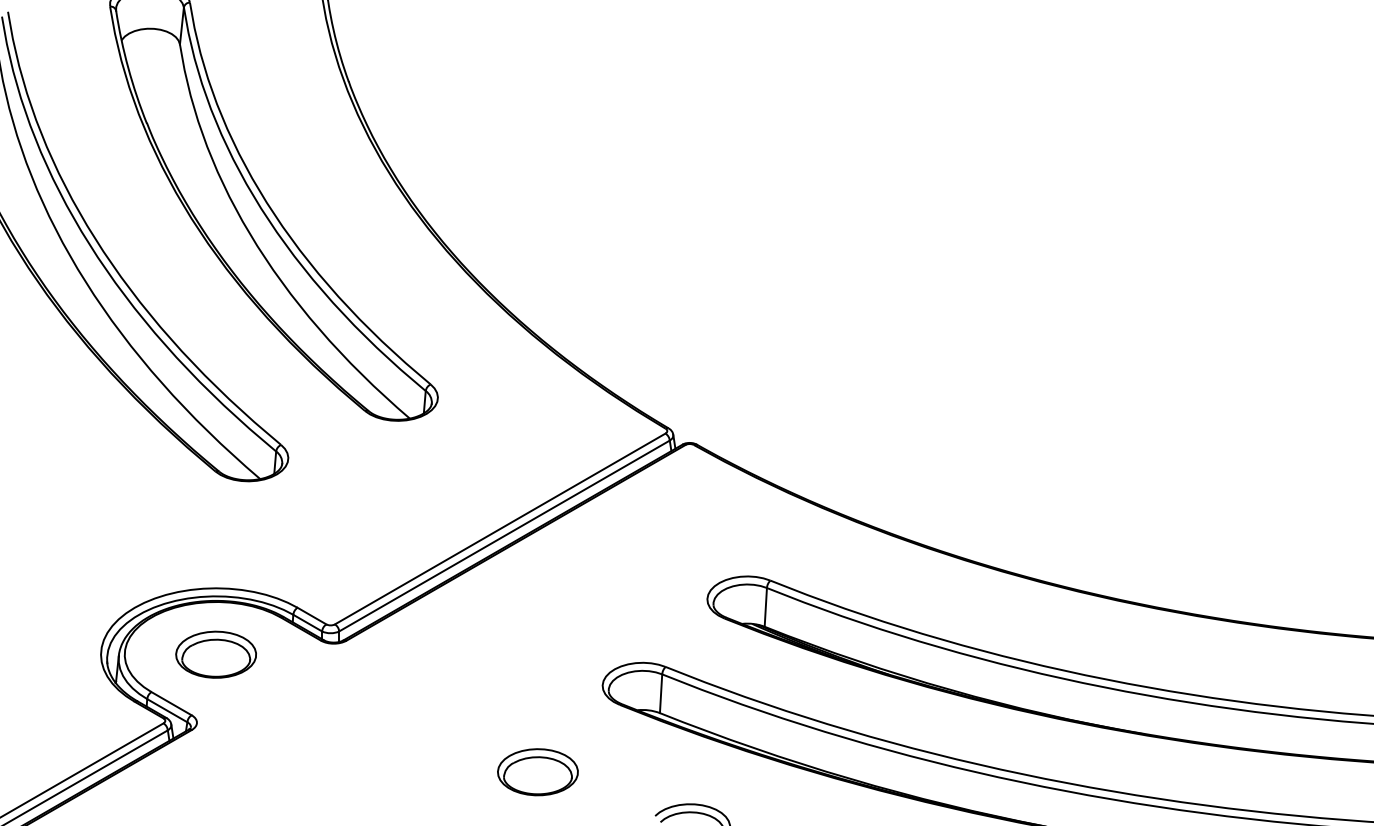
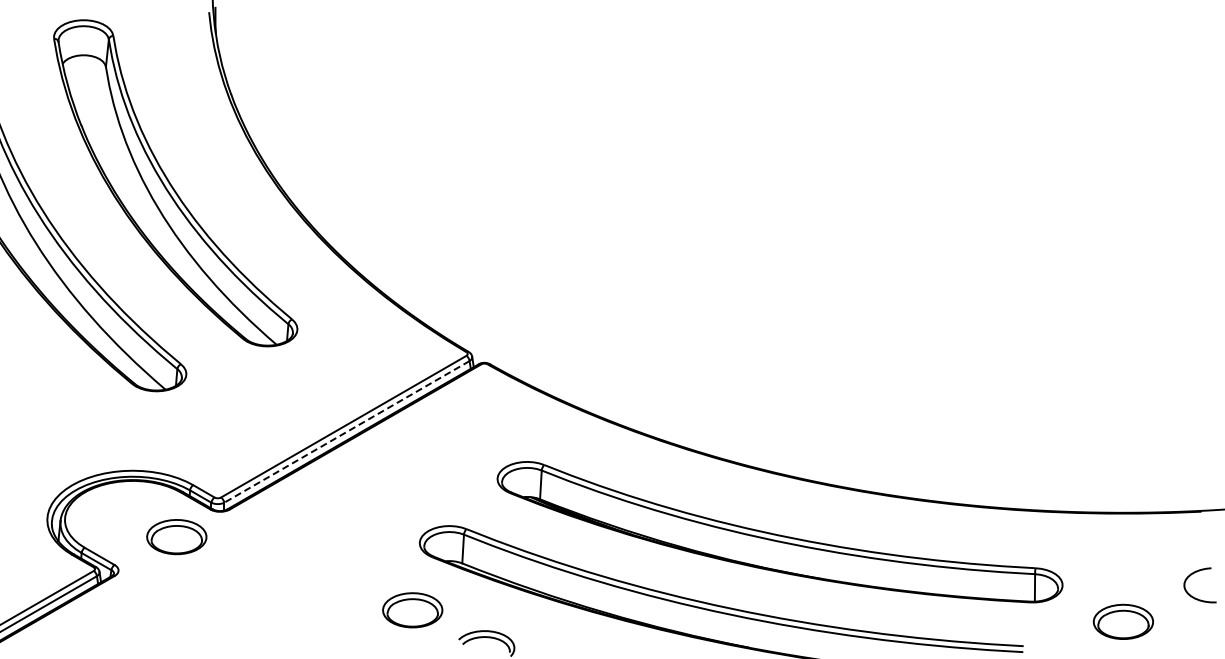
line: (503, 535) -> (346, 431), solid -> dashed
part: (215, 655) -> (176, 537), moved
part: (537, 772) -> (412, 610), moved

